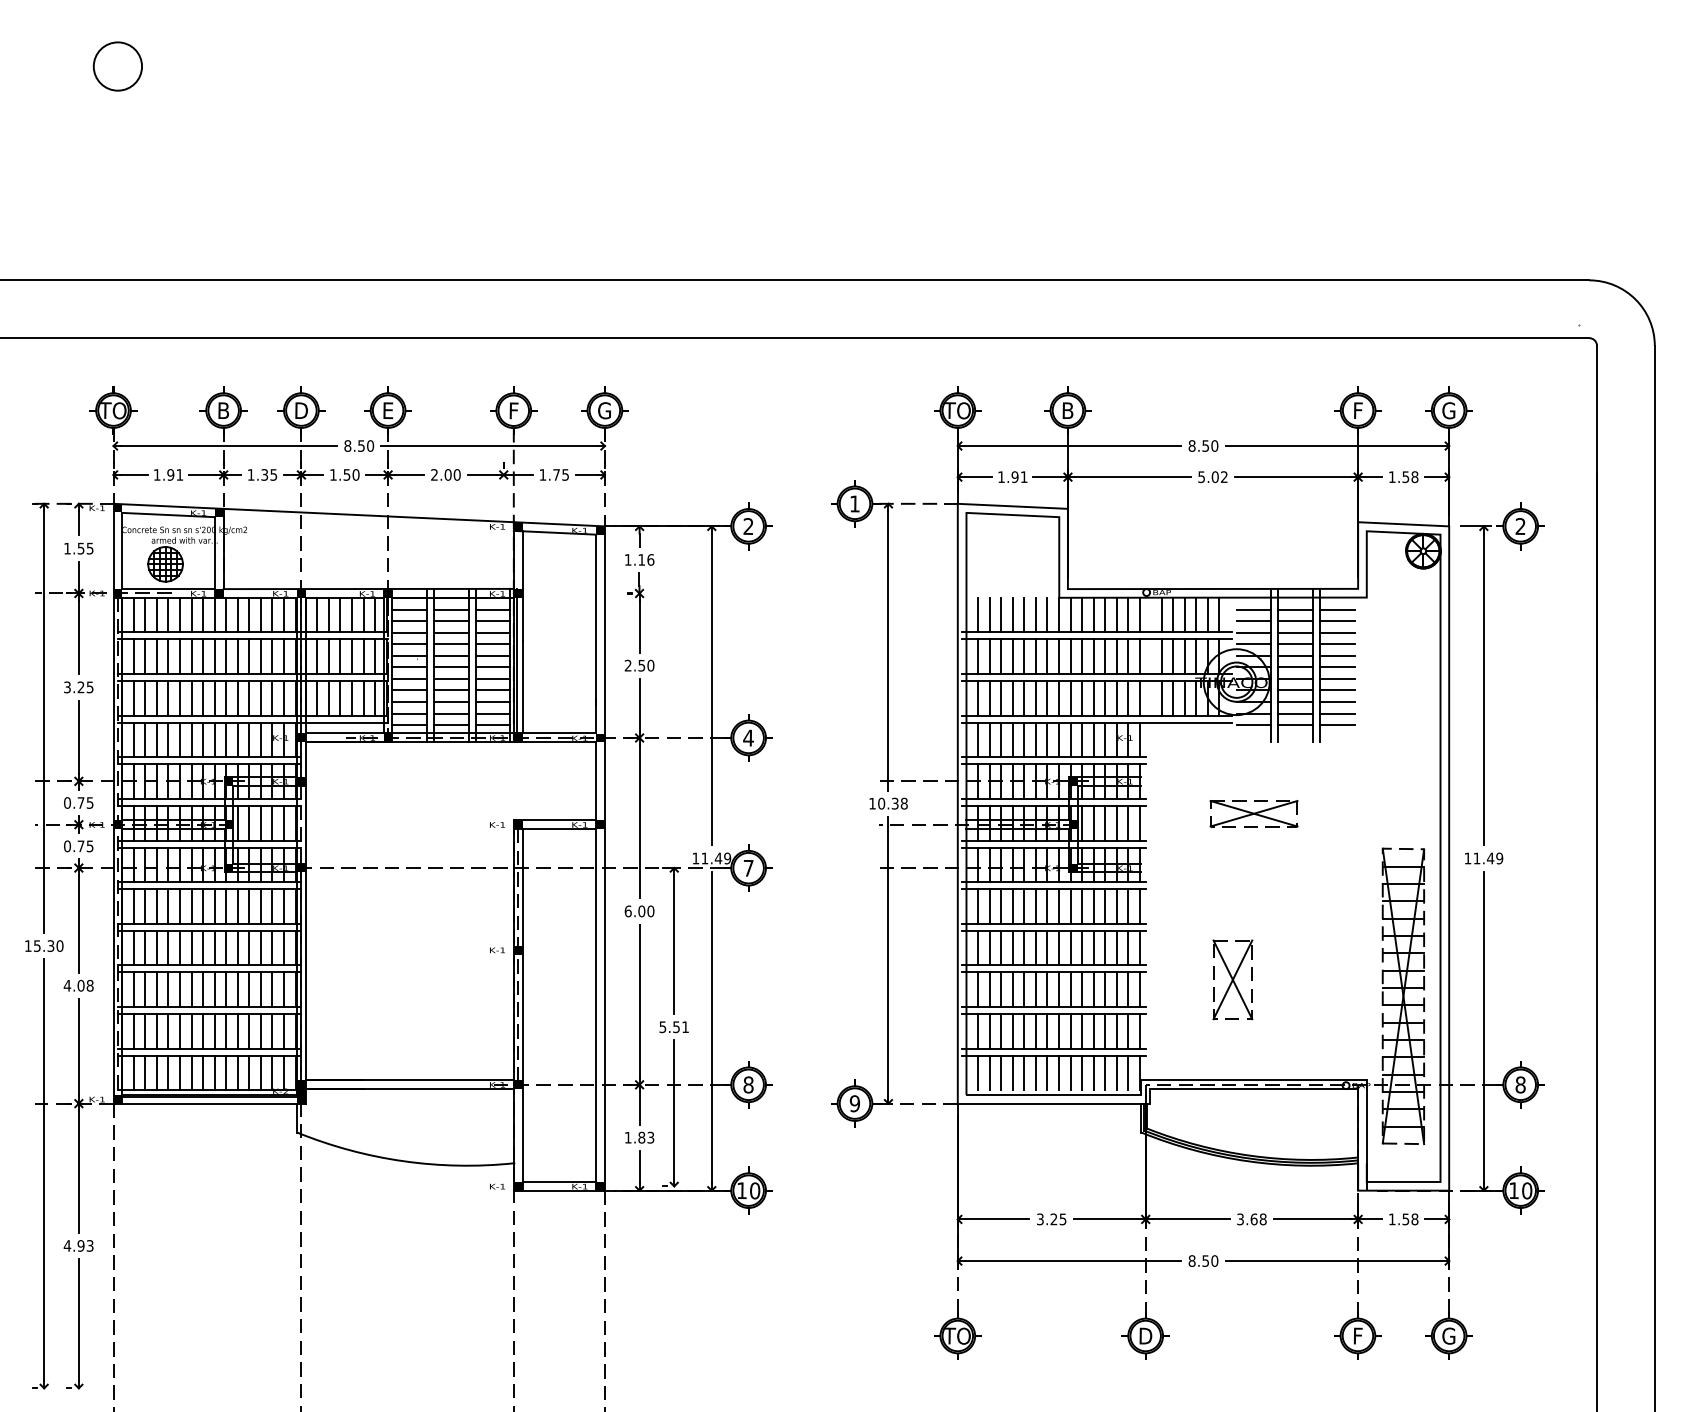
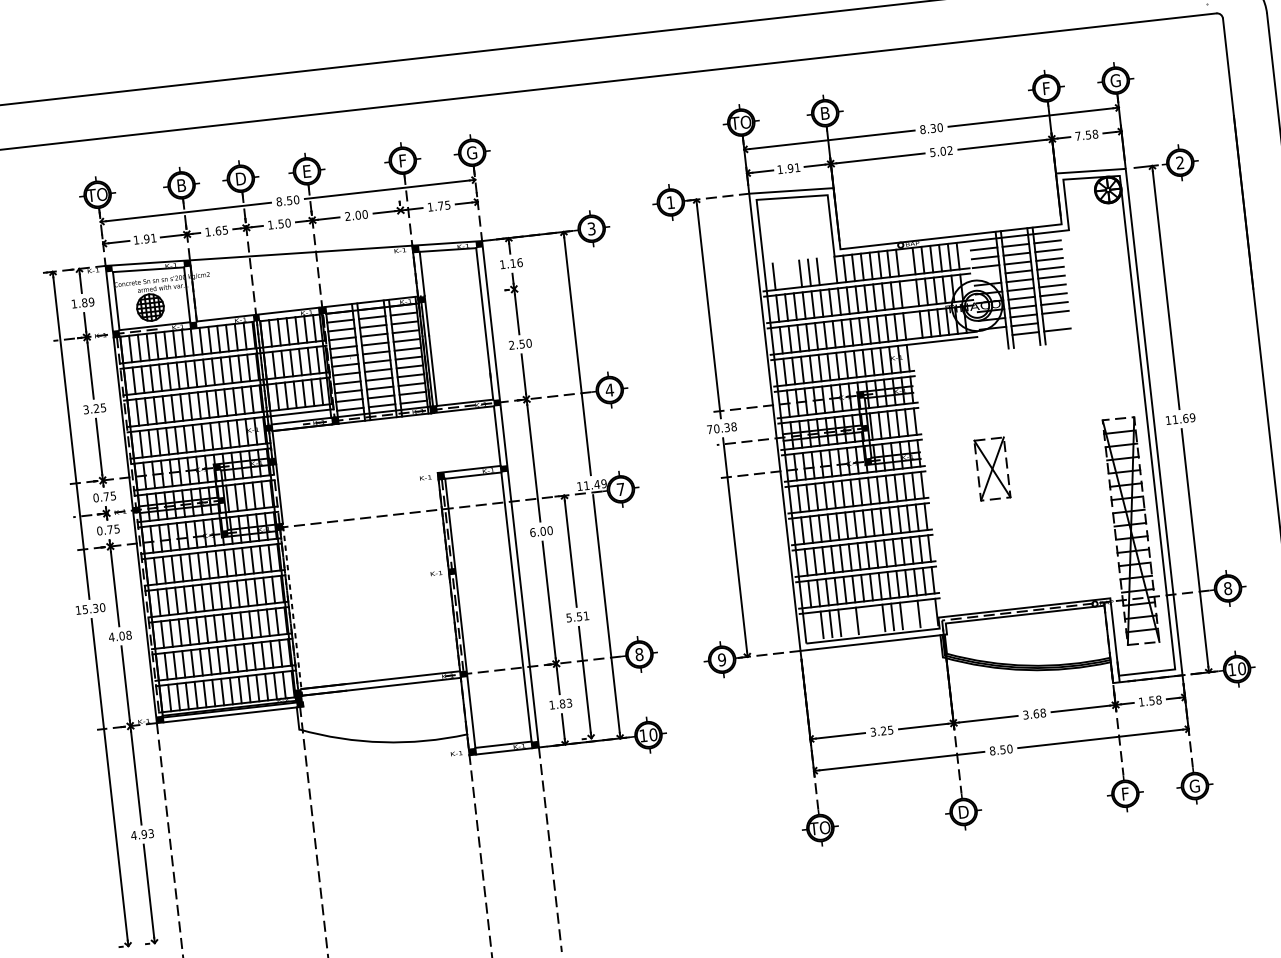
text: (1205, 445) -> (933, 128), 8.50 -> 8.30
text: (264, 474) -> (218, 230), 1.35 -> 1.65
text: (1392, 476) -> (1078, 135), 1.58 -> 7.58
text: (748, 526) -> (591, 228), 2 -> 3
text: (85, 548) -> (88, 302), 1.55 -> 1.89
line: (989, 614) -> (782, 275), removed
line: (1001, 614) -> (792, 274), removed
line: (1047, 614) -> (827, 270), removed
line: (1253, 644) -> (986, 275), removed
line: (1336, 713) -> (1055, 321), removed
line: (1253, 725) -> (993, 337), removed
text: (872, 803) -> (709, 429), 10.38 -> 70.38
part: (1253, 813) -> (1001, 404), removed
text: (1490, 858) -> (1185, 418), 11.49 -> 11.69
part: (1232, 979) -> (992, 468), moved
line: (305, 983) -> (292, 615), solid -> dashed
line: (978, 1072) -> (813, 625), removed
line: (1024, 1072) -> (848, 621), removed
line: (1047, 1072) -> (866, 619), removed
line: (1058, 1072) -> (874, 618), removed
line: (1105, 1072) -> (910, 614), removed
line: (1128, 1072) -> (927, 612), removed

